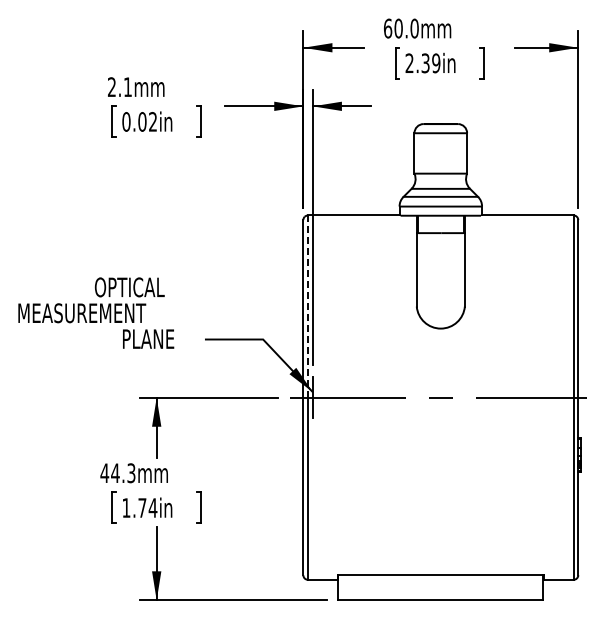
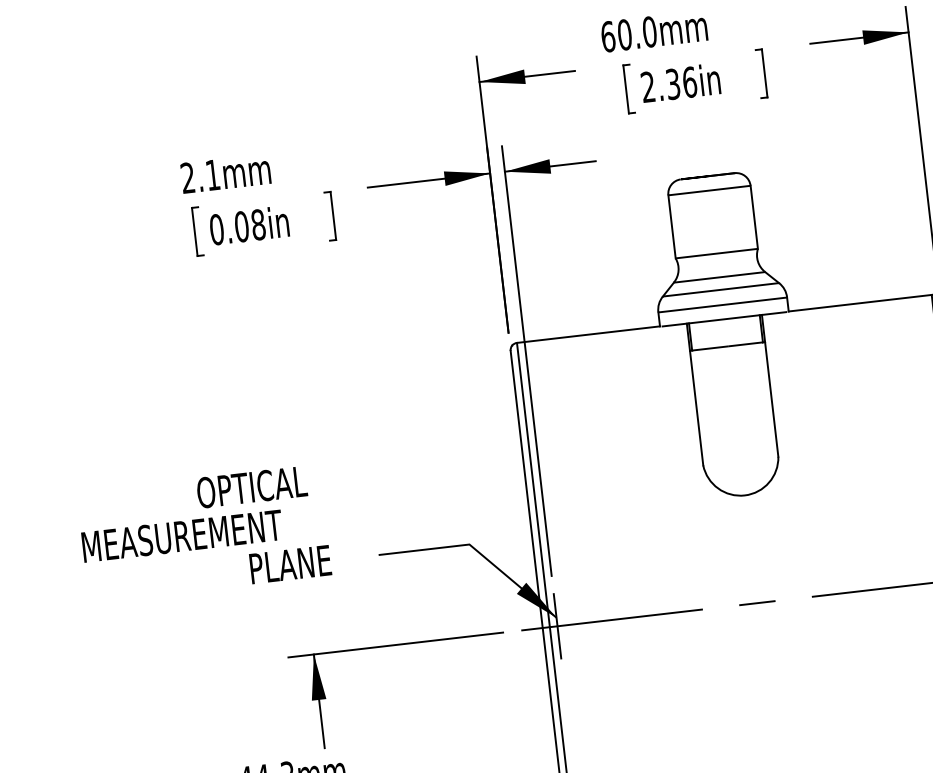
text: (436, 63) -> (690, 82), 2.39in -> 2.36in
text: (153, 121) -> (259, 224), 0.02in -> 0.08in
line: (307, 306) -> (532, 485), dashed -> solid

